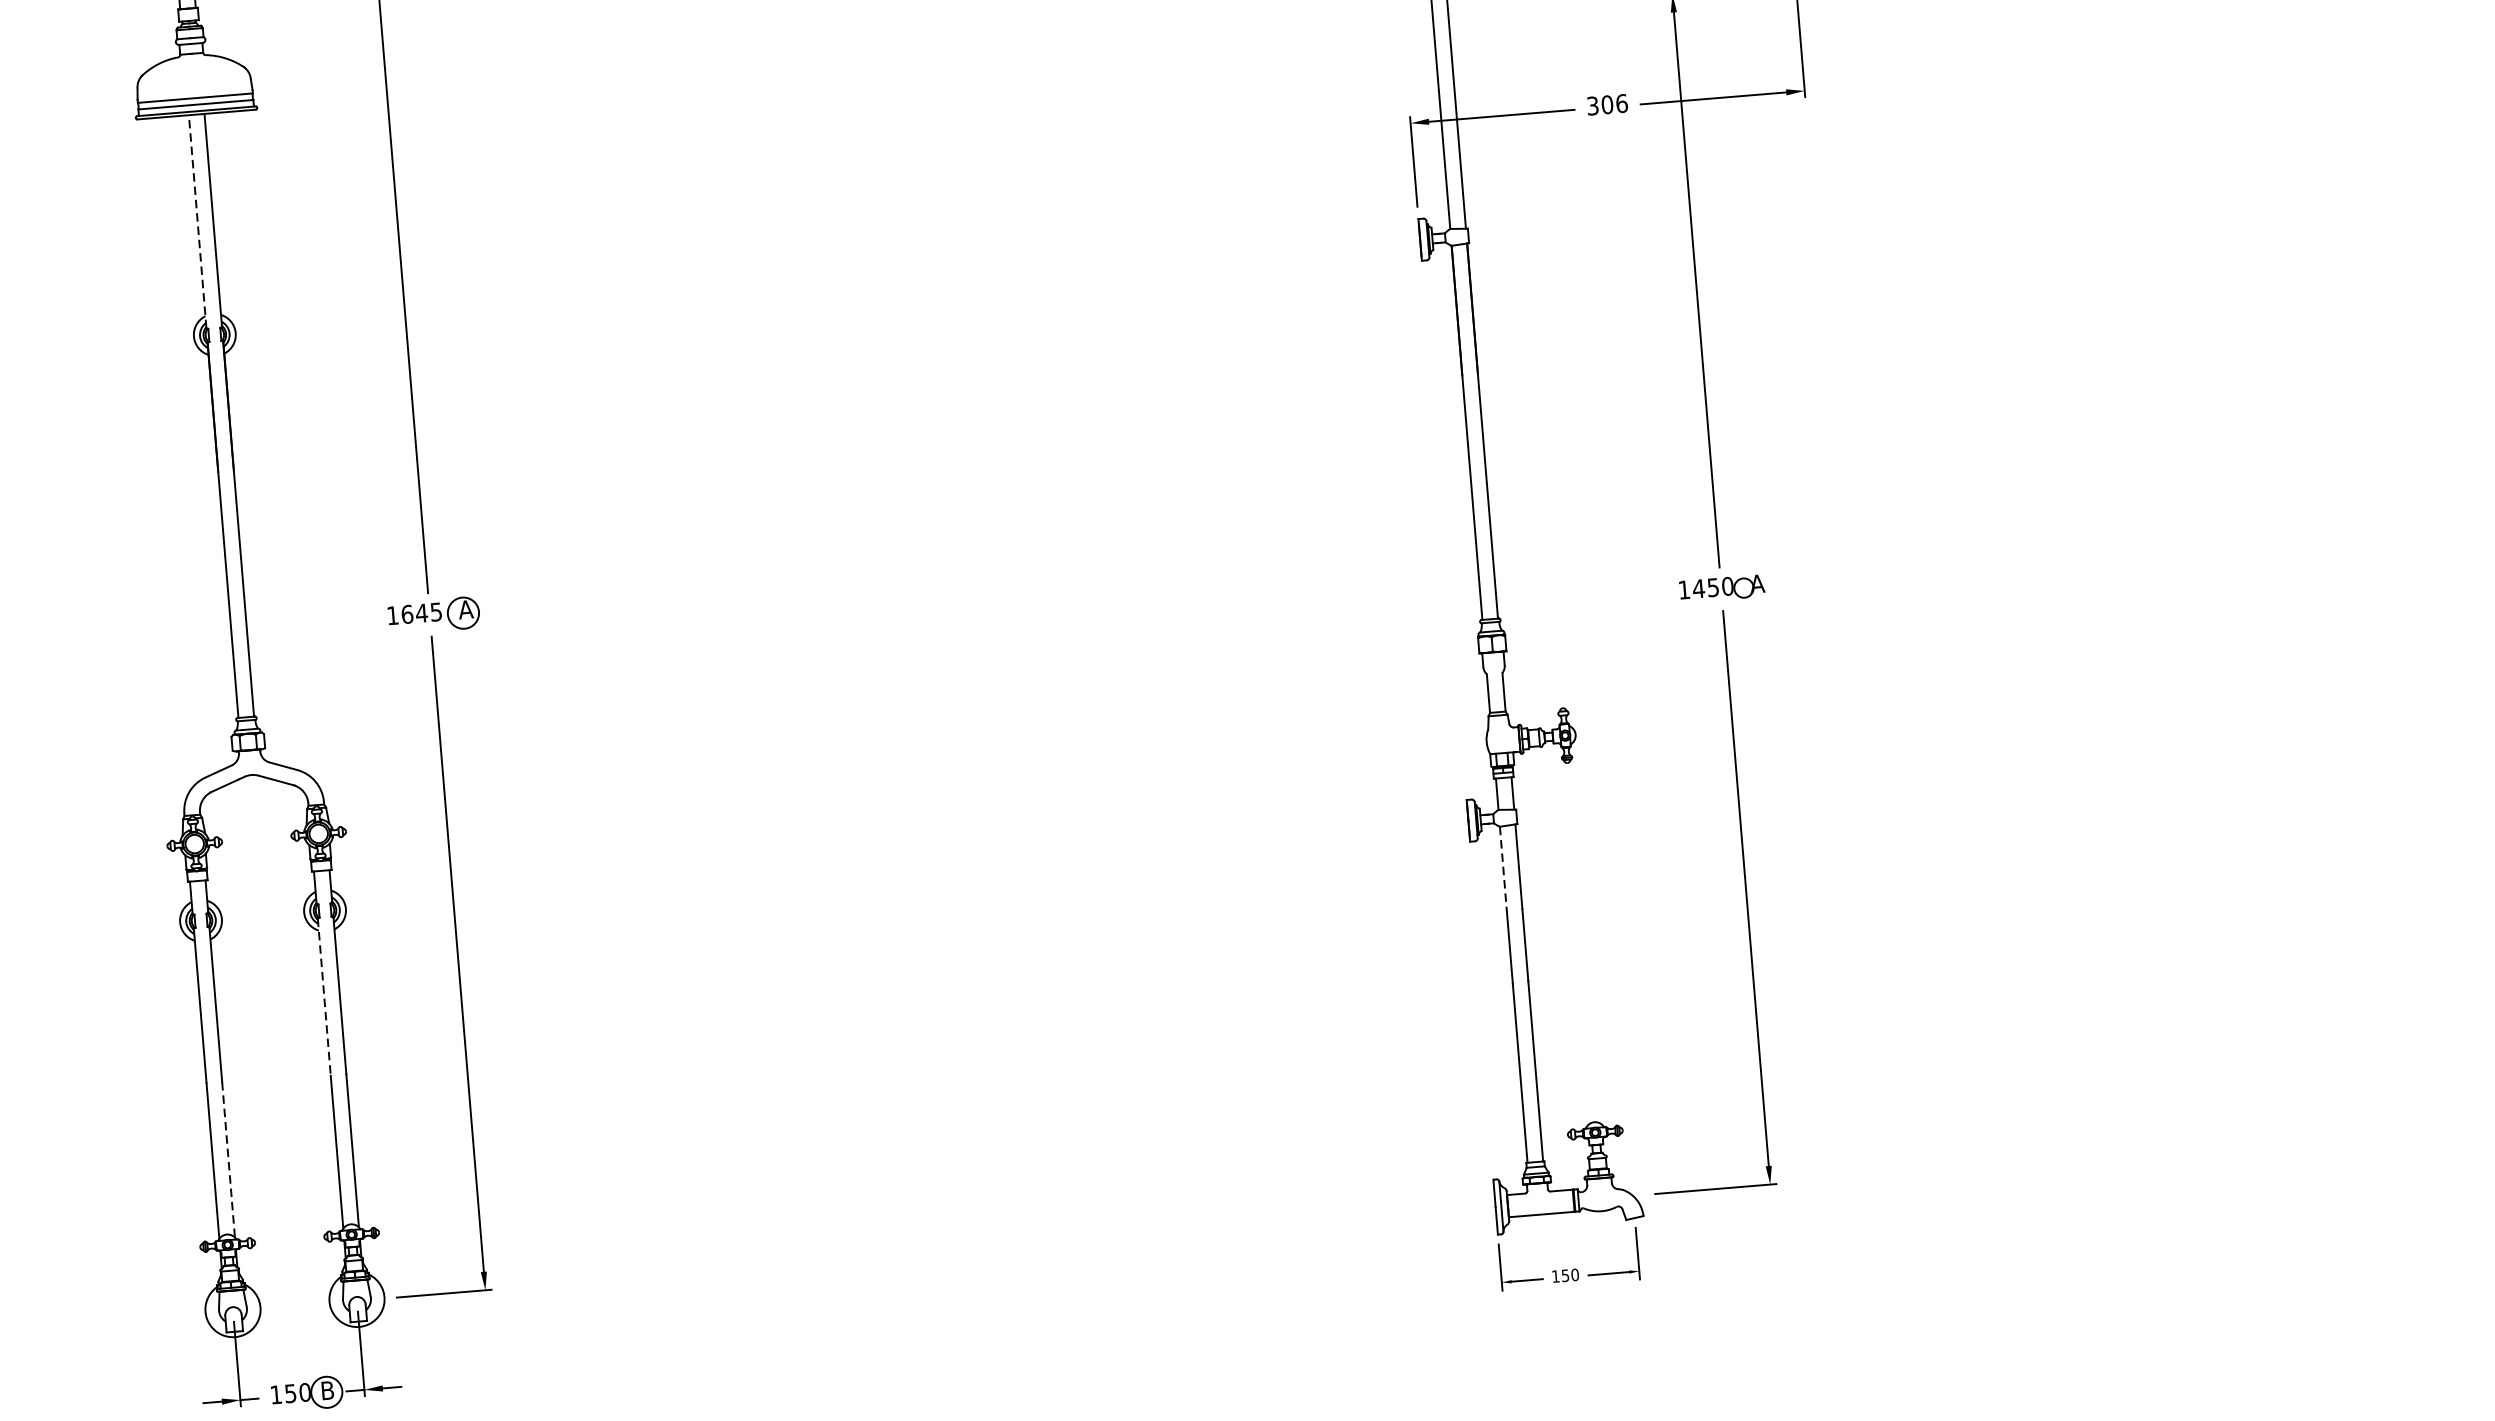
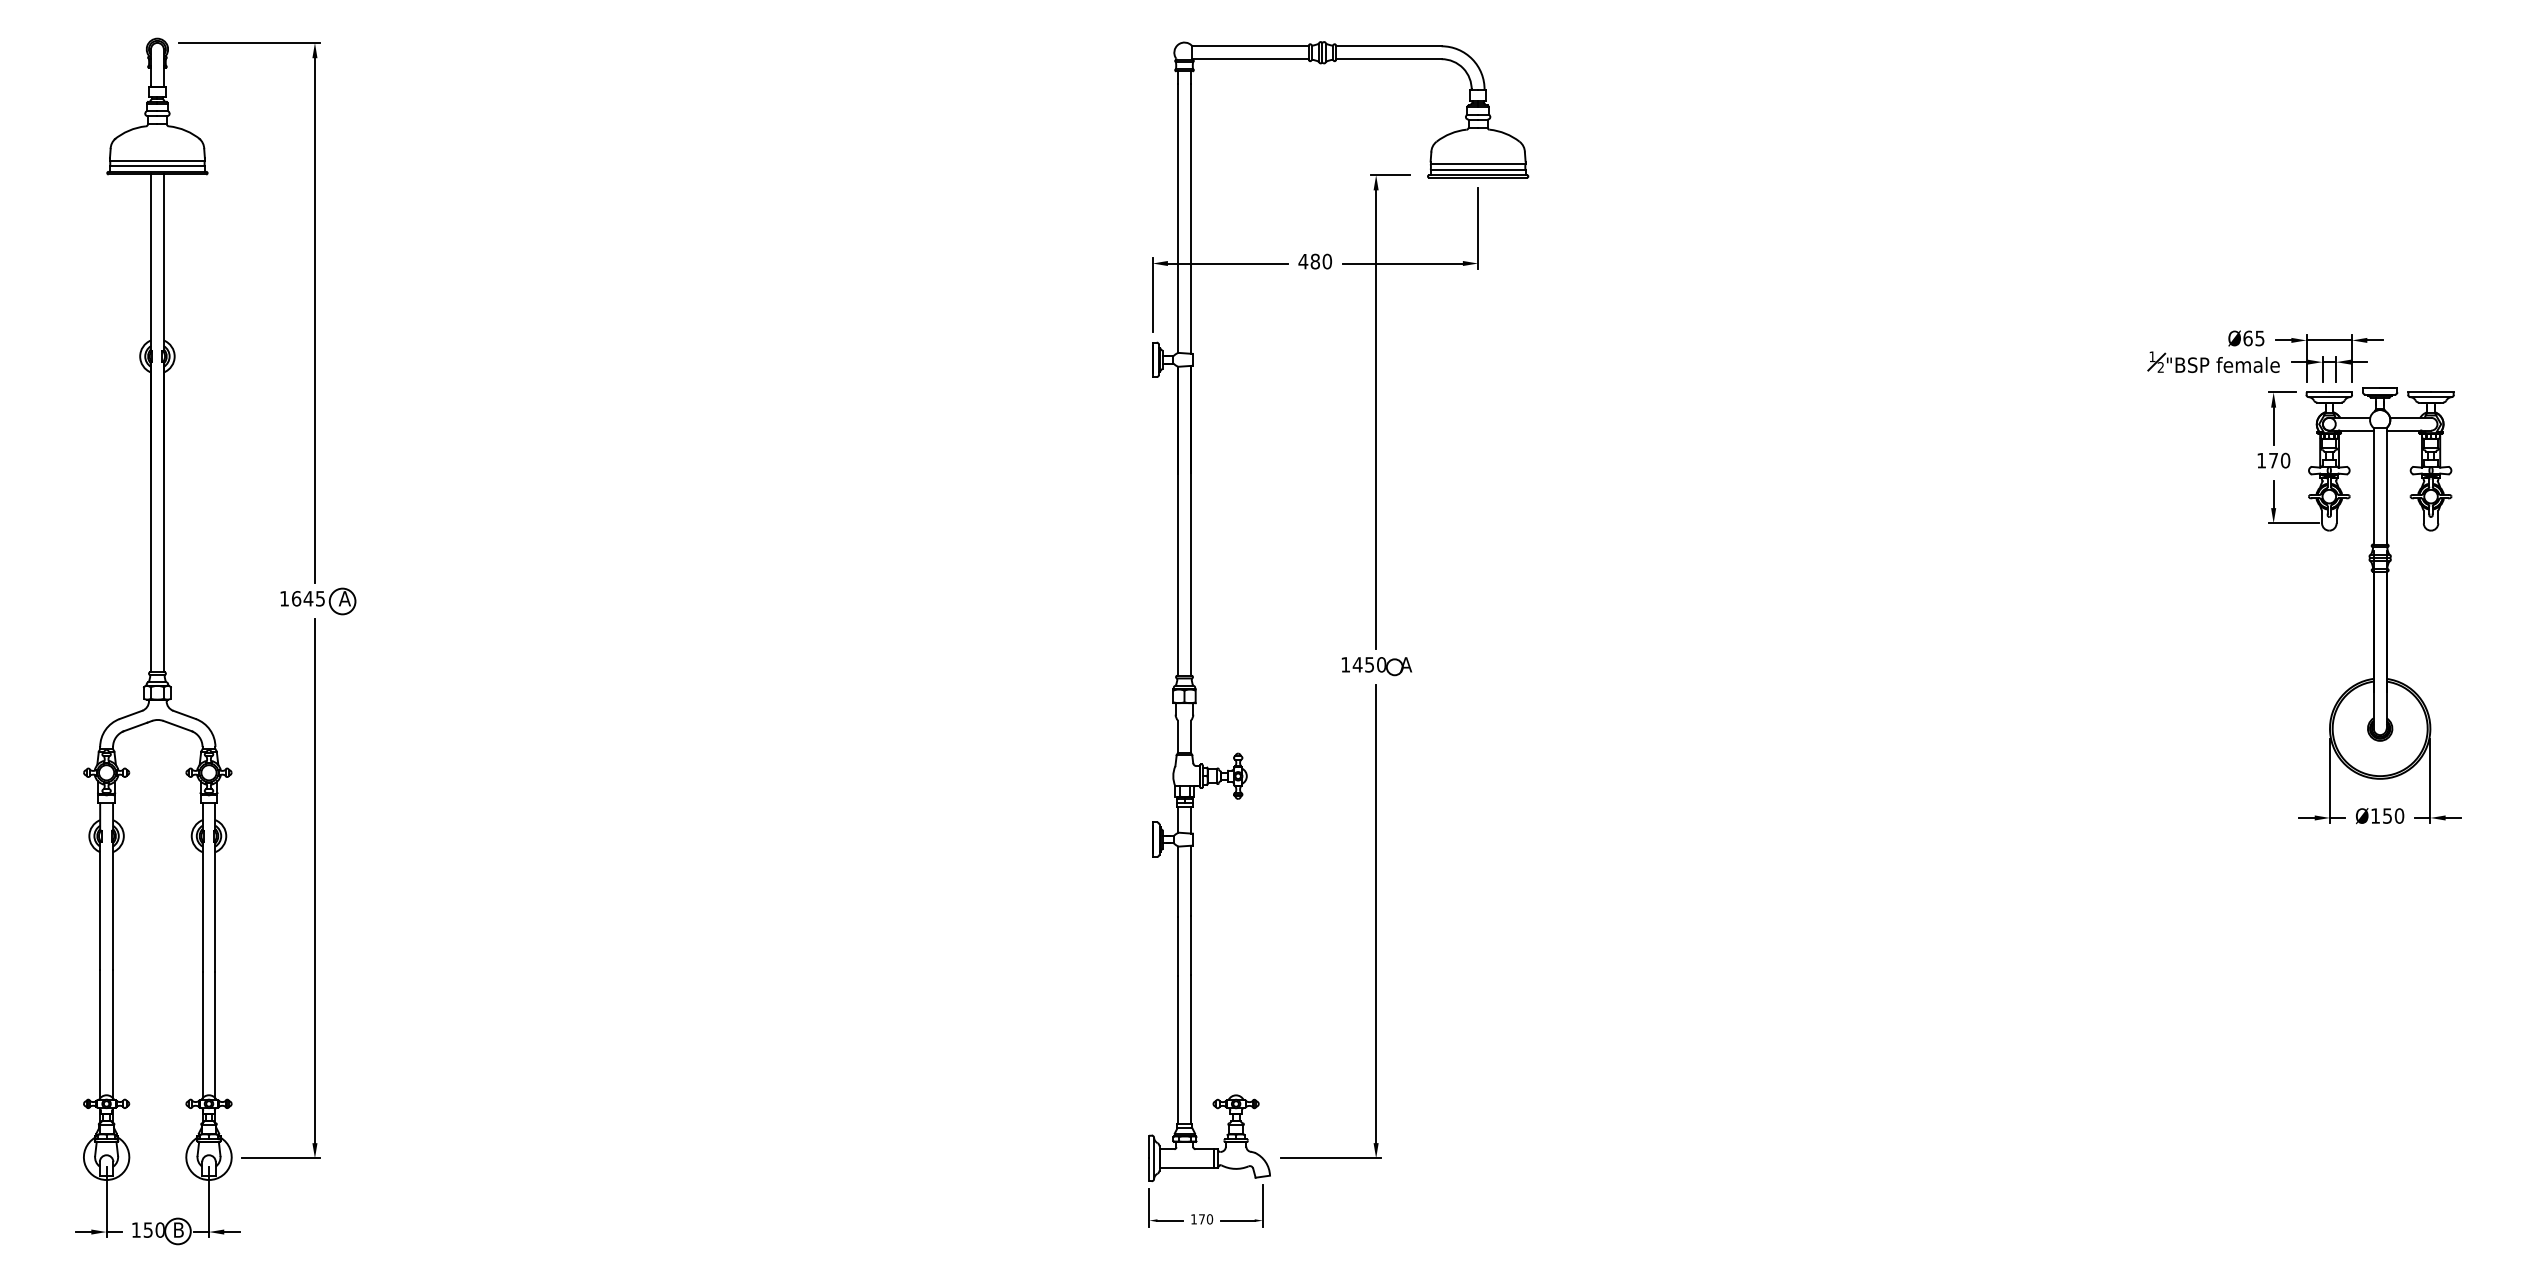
text: (1607, 104) -> (1315, 261), 306 -> 480
line: (198, 221) -> (151, 262), dashed -> solid
line: (1503, 870) -> (1178, 882), dashed -> solid
line: (324, 997) -> (202, 907), dashed -> solid
line: (229, 1160) -> (113, 1034), dashed -> solid
text: (1564, 1275) -> (1201, 1219), 150 -> 170

